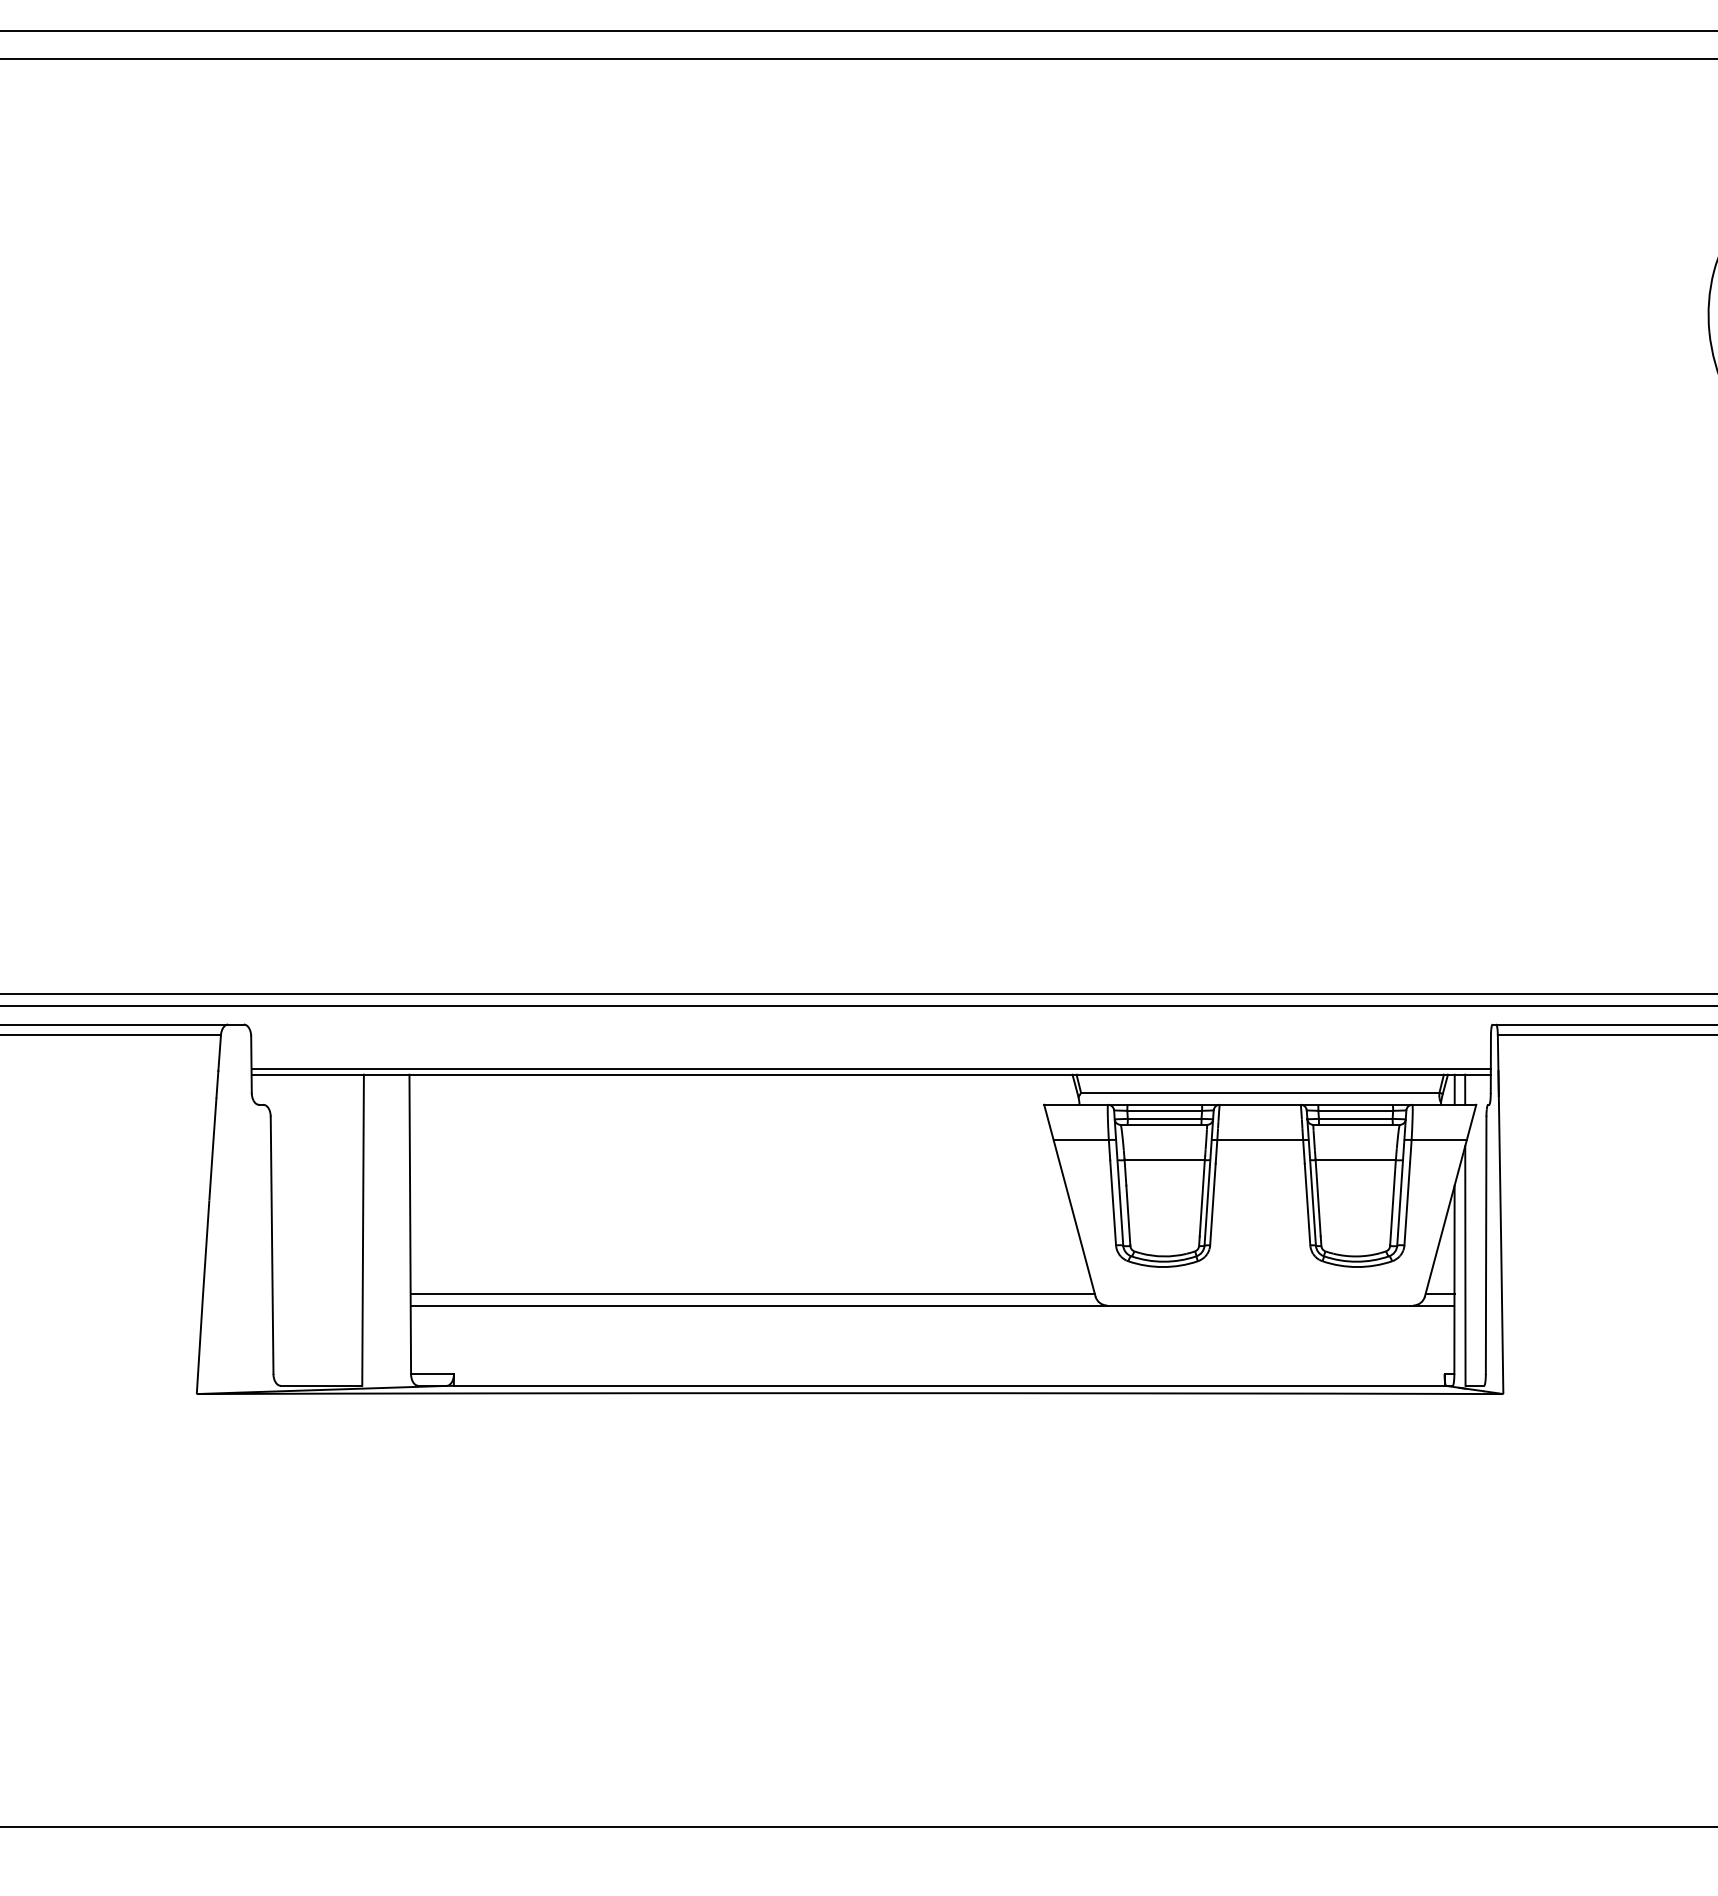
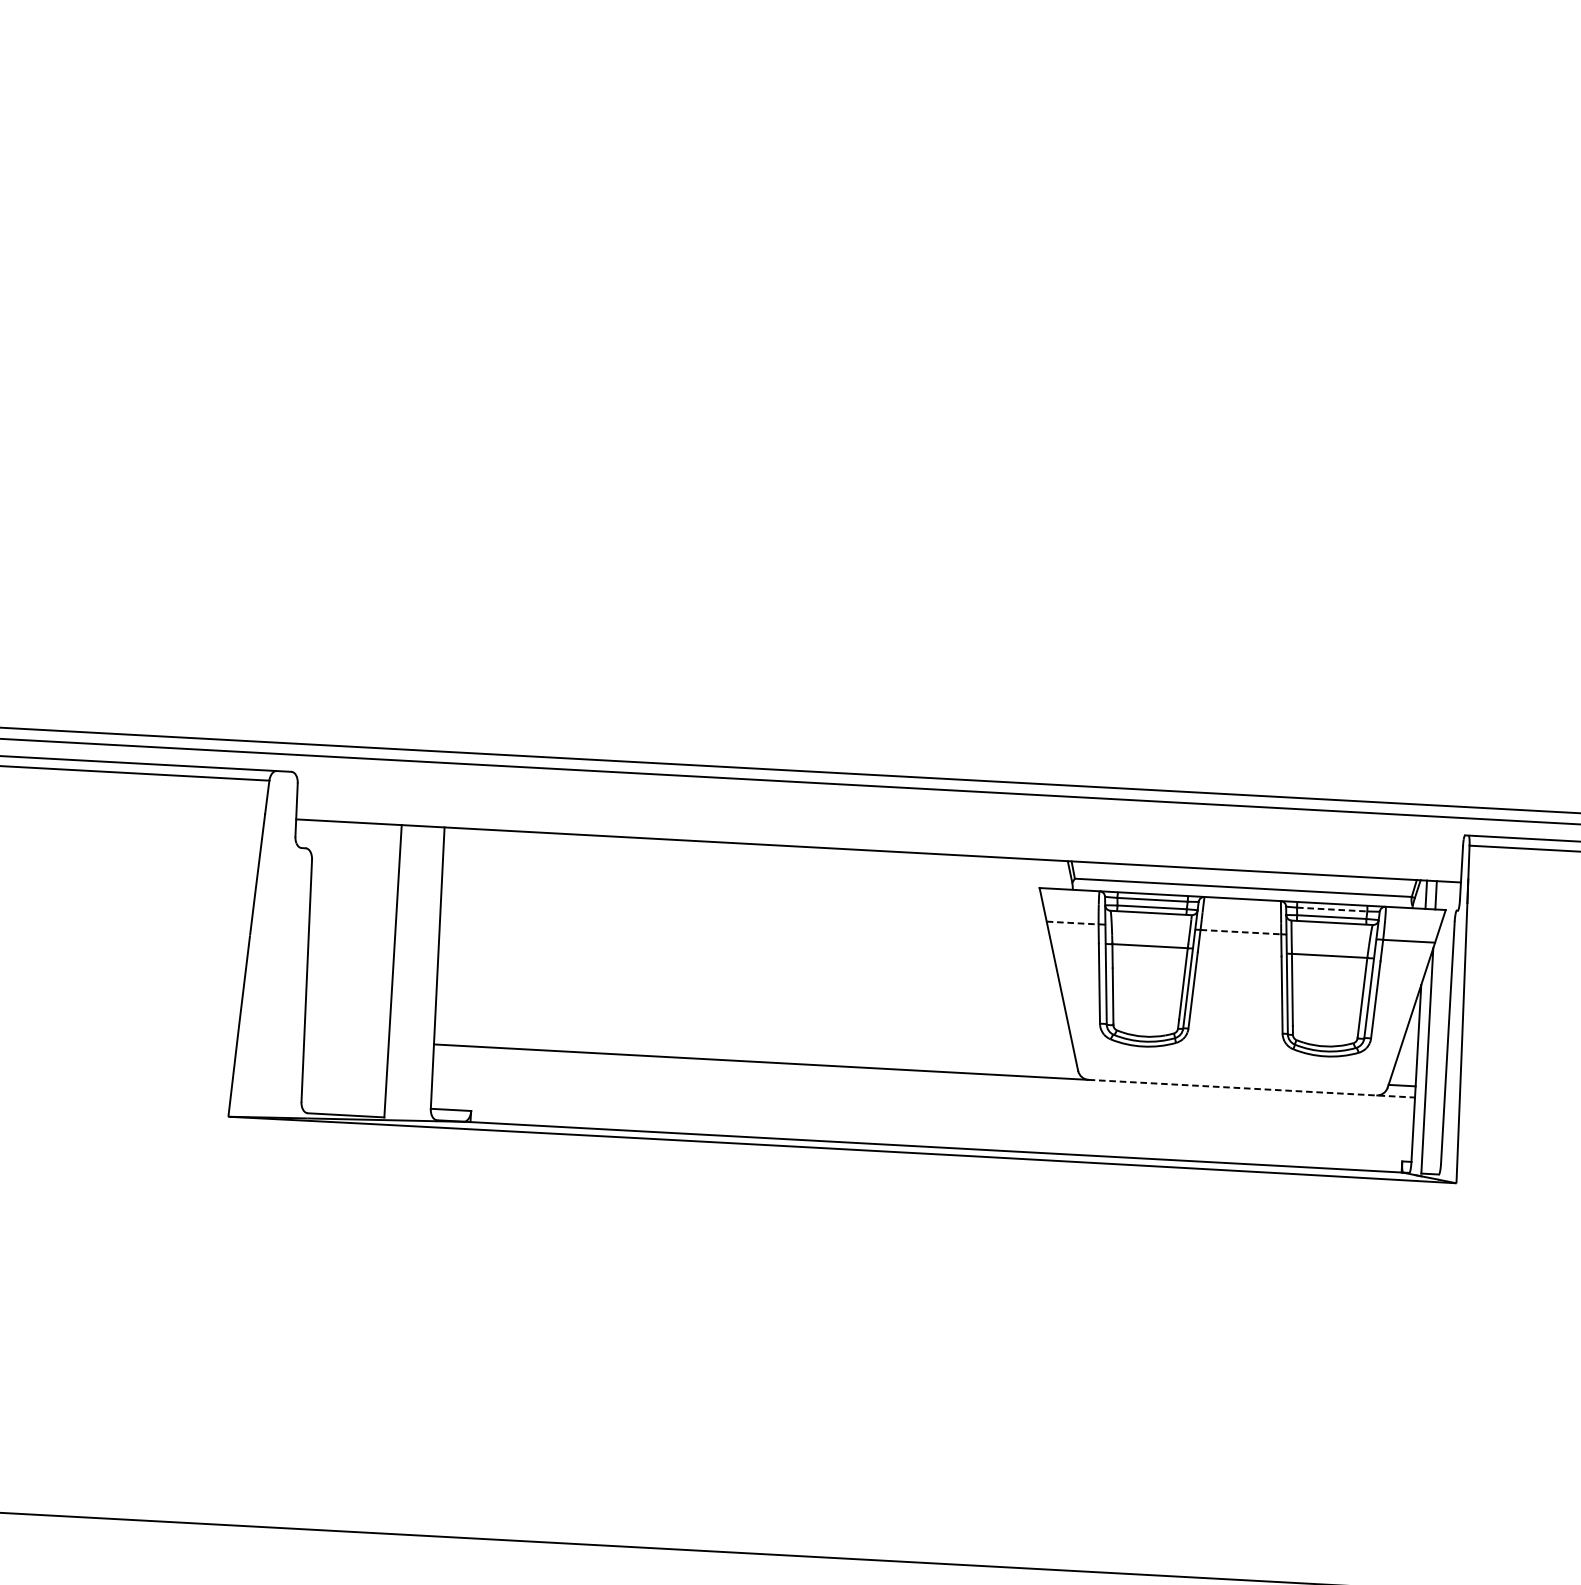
line: (870, 1068) -> (878, 845), removed
line: (1356, 1110) -> (1332, 909), solid -> dashed
line: (1081, 1140) -> (1072, 923), solid -> dashed
line: (1260, 1140) -> (1241, 932), solid -> dashed
line: (752, 1293) -> (755, 1050), removed
line: (1280, 1305) -> (1251, 1088), solid -> dashed

